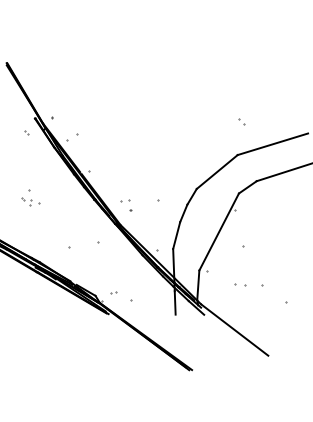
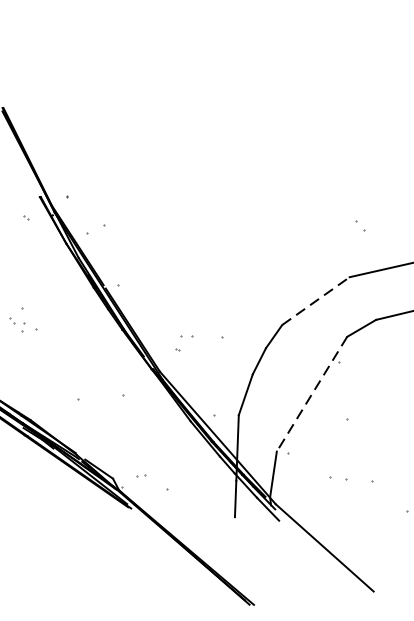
line: (217, 172) -> (316, 301), solid -> dashed
part: (125, 200) -> (187, 335), moved
line: (218, 232) -> (310, 394), solid -> dashed

